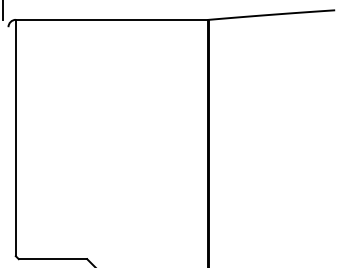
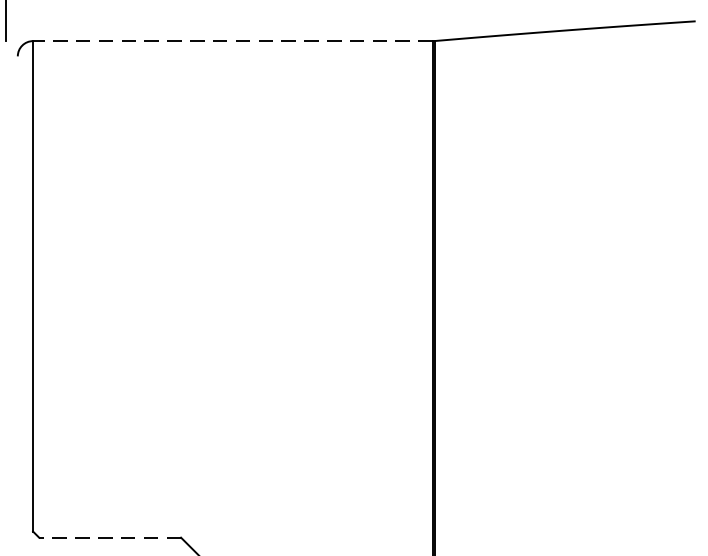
line: (111, 19) -> (231, 40), solid -> dashed
line: (52, 259) -> (109, 538), solid -> dashed

